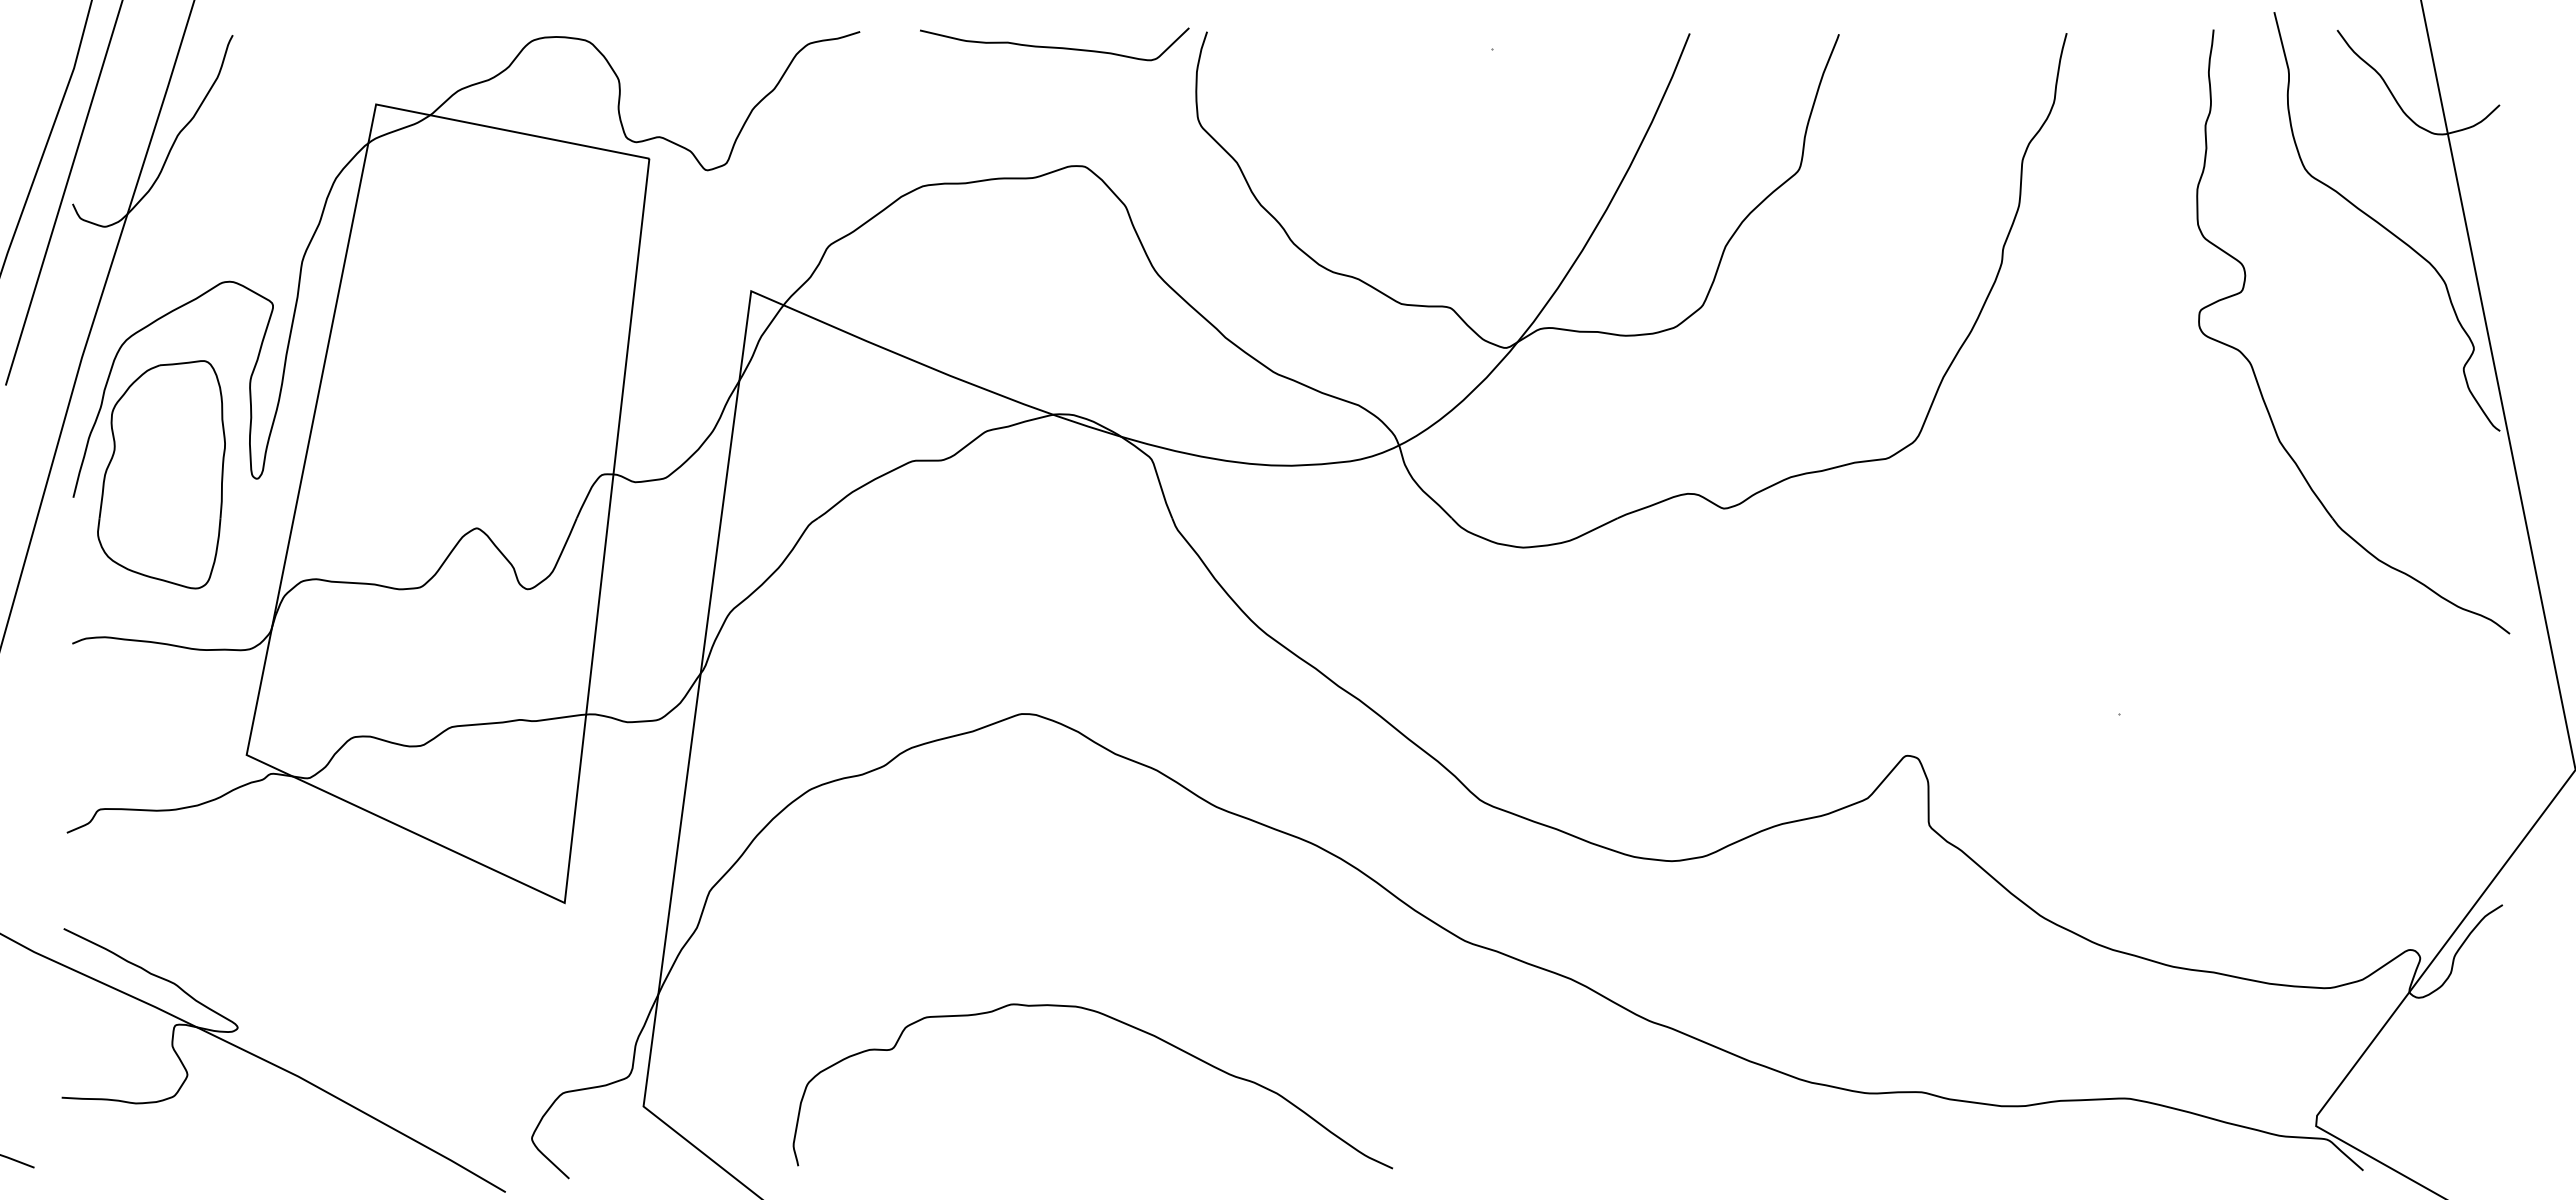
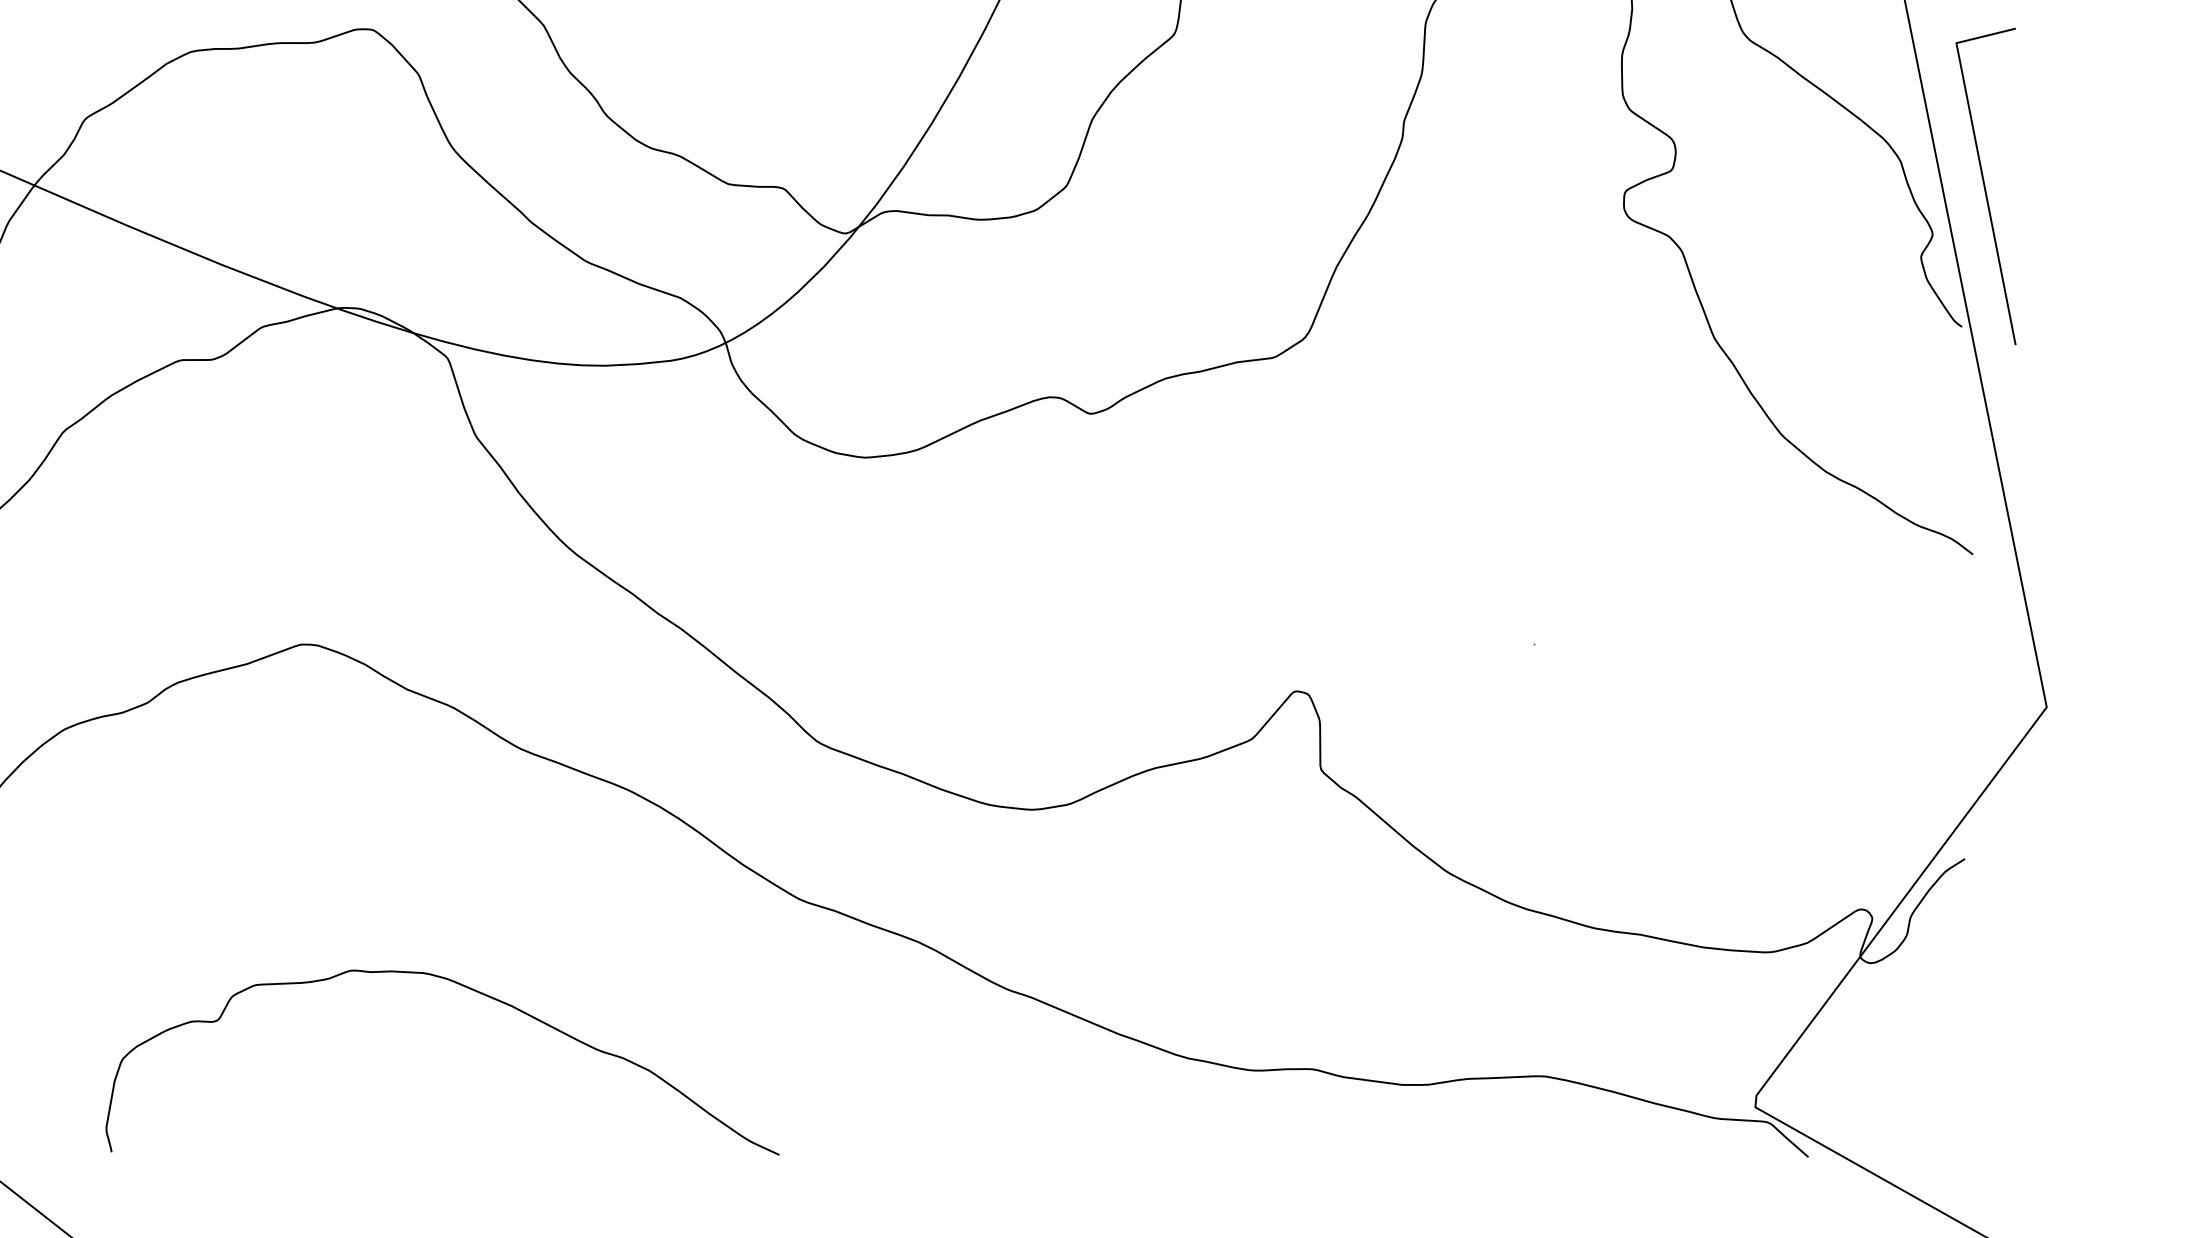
line: (2520, 305) -> (1984, 185), added
curve: (1119, 1022) -> (472, 990), moved

